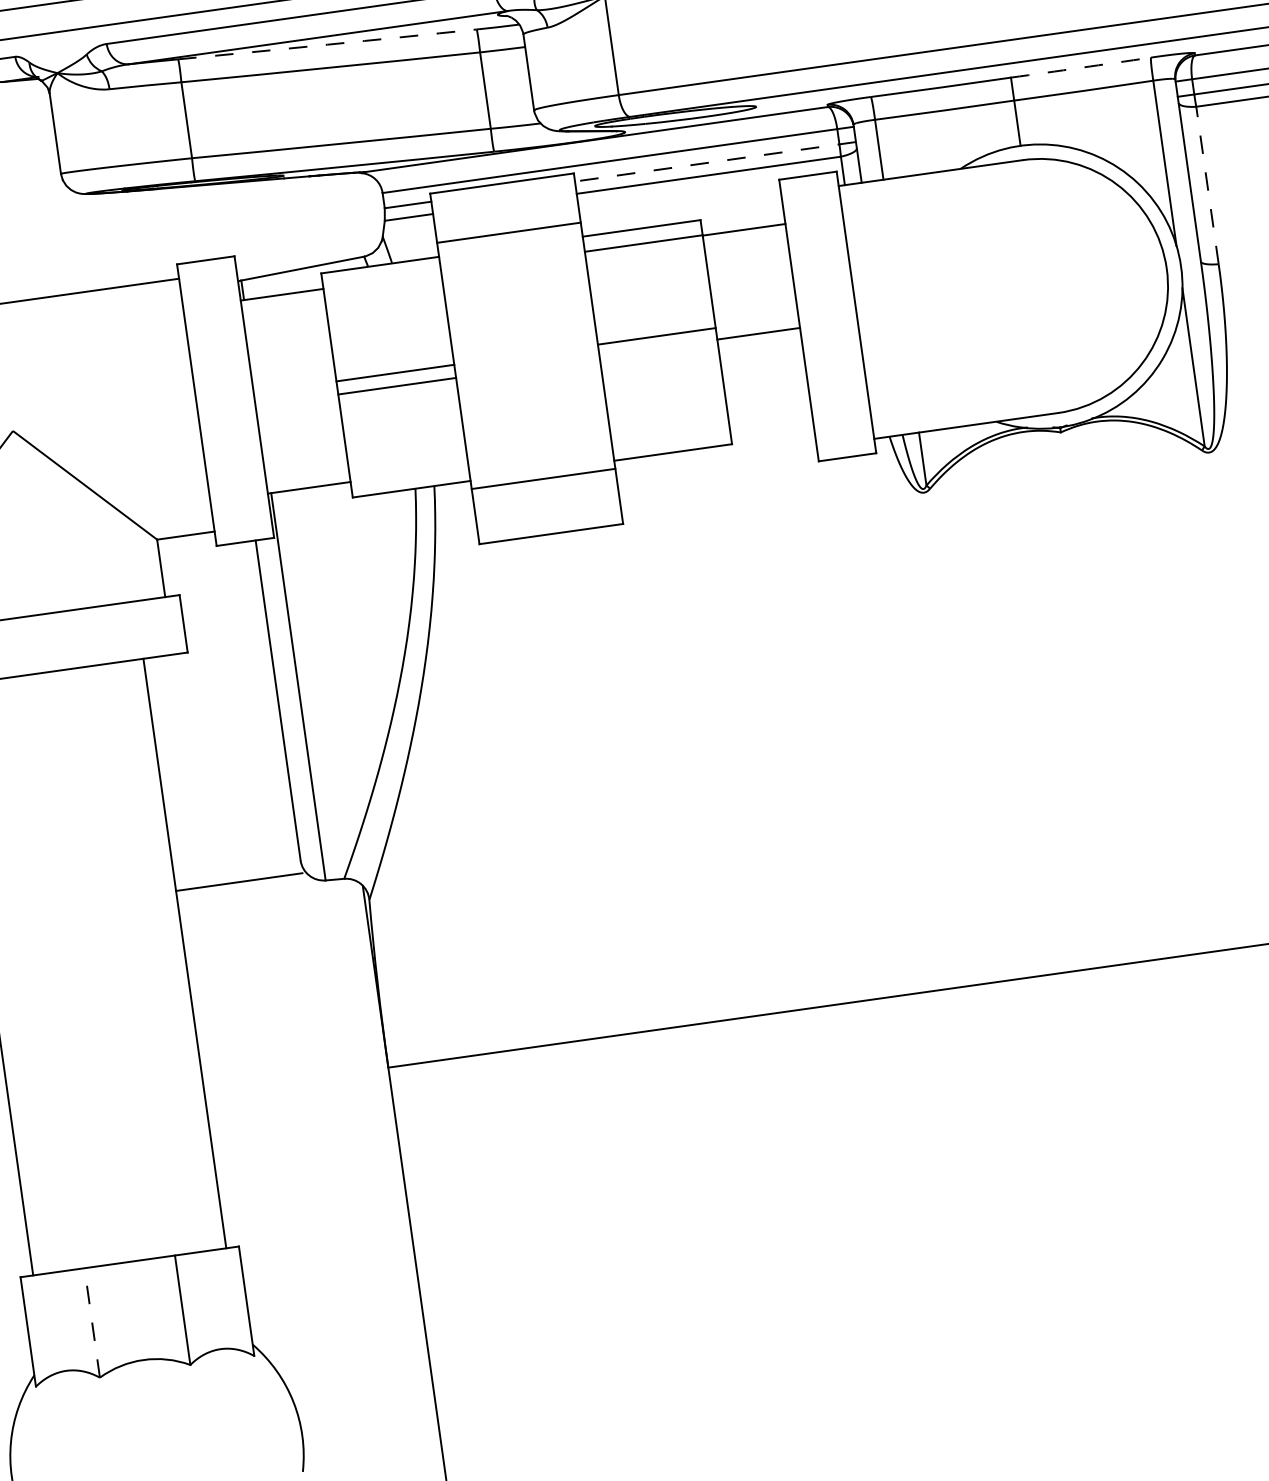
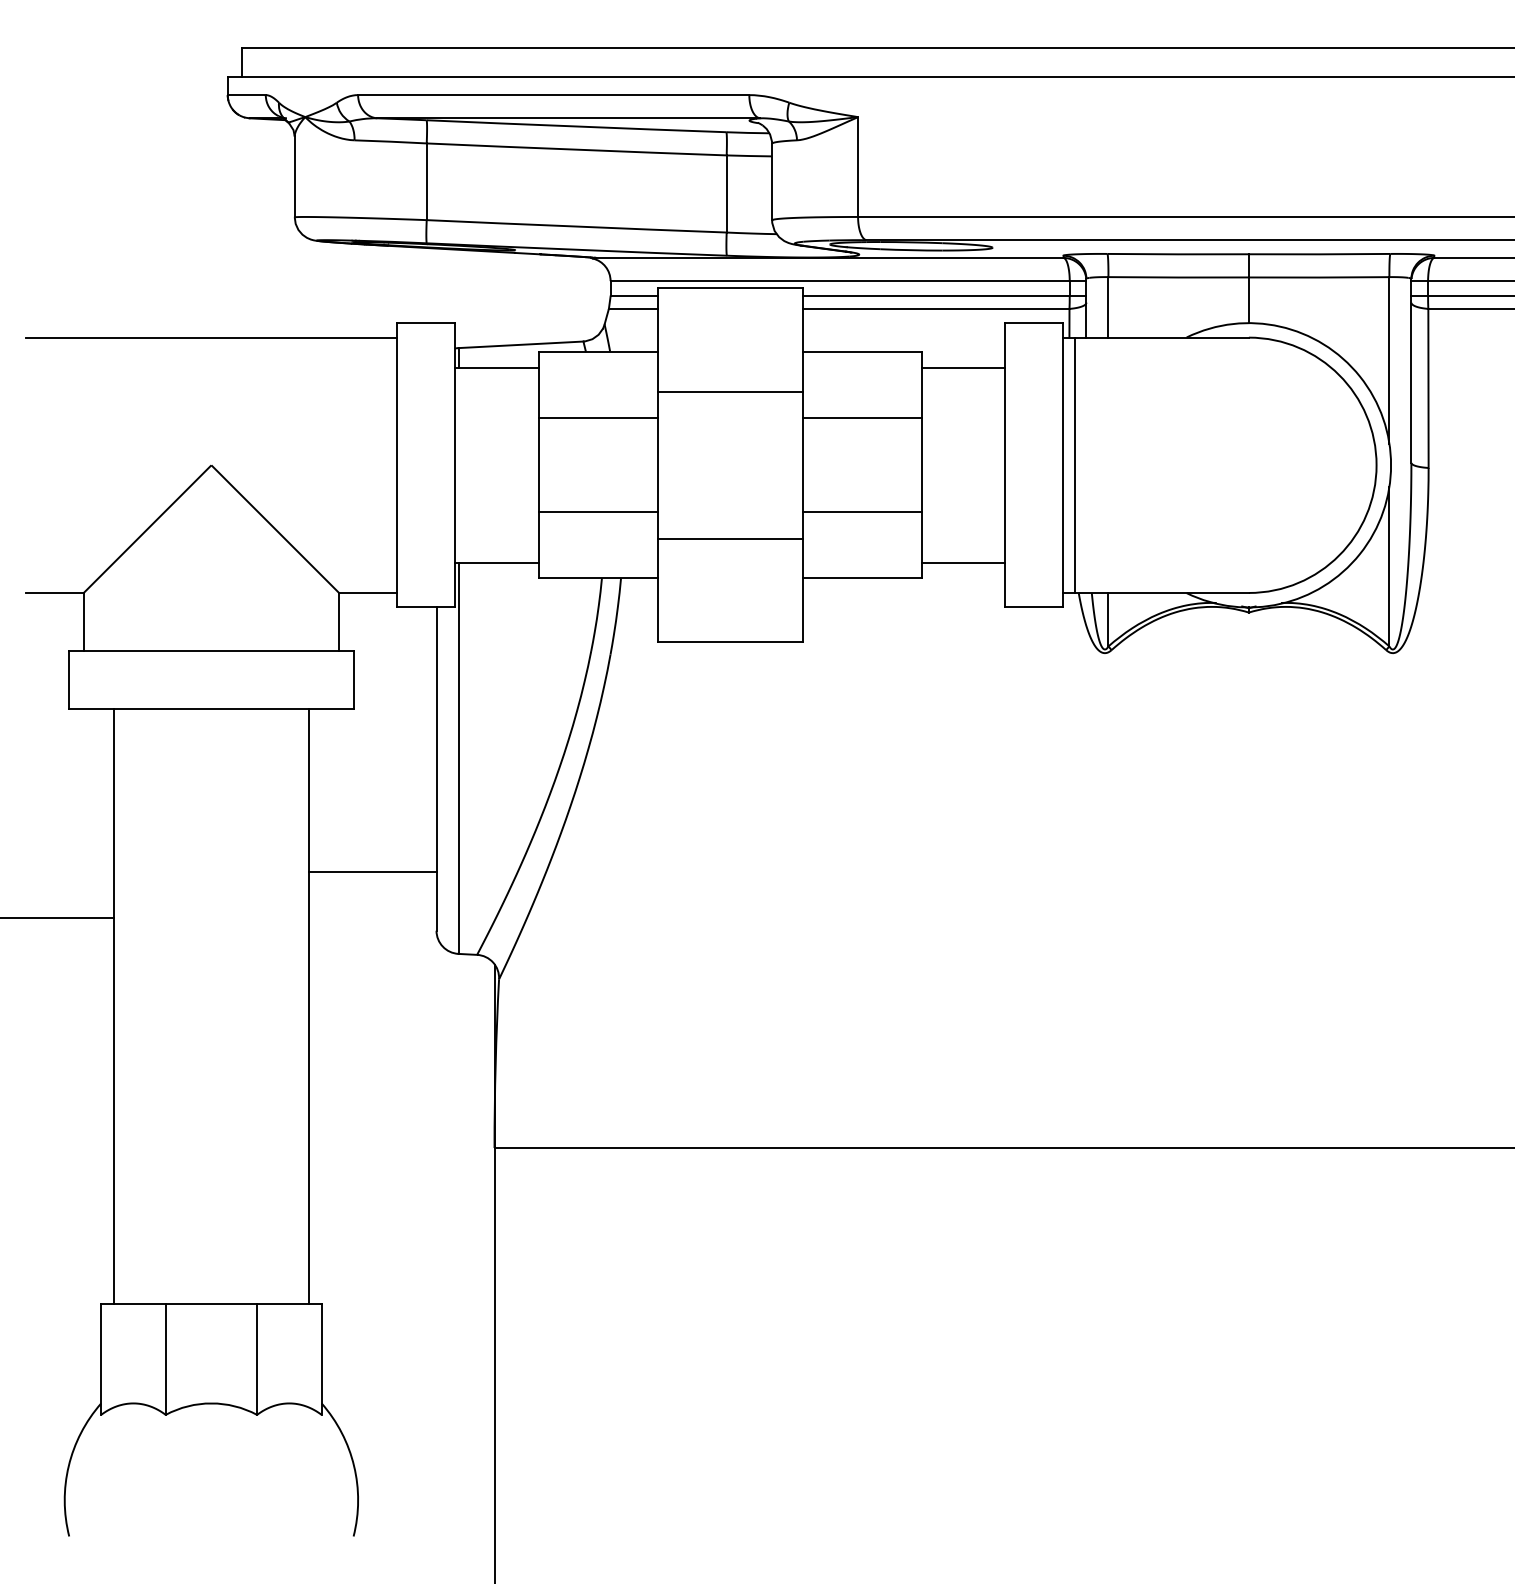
arc: (327, 44) -> (576, 126), dashed -> solid
arc: (1080, 68) -> (1319, 254), dashed -> solid
line: (715, 161) -> (944, 296), dashed -> solid
line: (1207, 185) -> (1428, 388), dashed -> solid
line: (508, 233) -> (729, 392), moved
line: (643, 243) -> (861, 418), moved
line: (867, 310) -> (1074, 464), added
line: (758, 333) -> (963, 562), moved
line: (656, 336) -> (861, 512), moved
line: (394, 373) -> (597, 512), moved
line: (396, 386) -> (597, 418), moved
line: (542, 478) -> (729, 538), moved
line: (239, 882) -> (372, 871), moved
line: (91, 1322) -> (165, 1359), dashed -> solid

